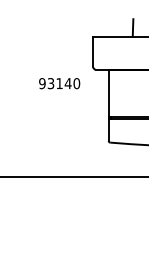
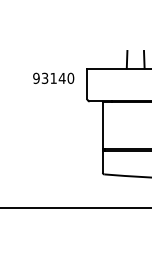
text: (59, 82) -> (53, 77), moved

